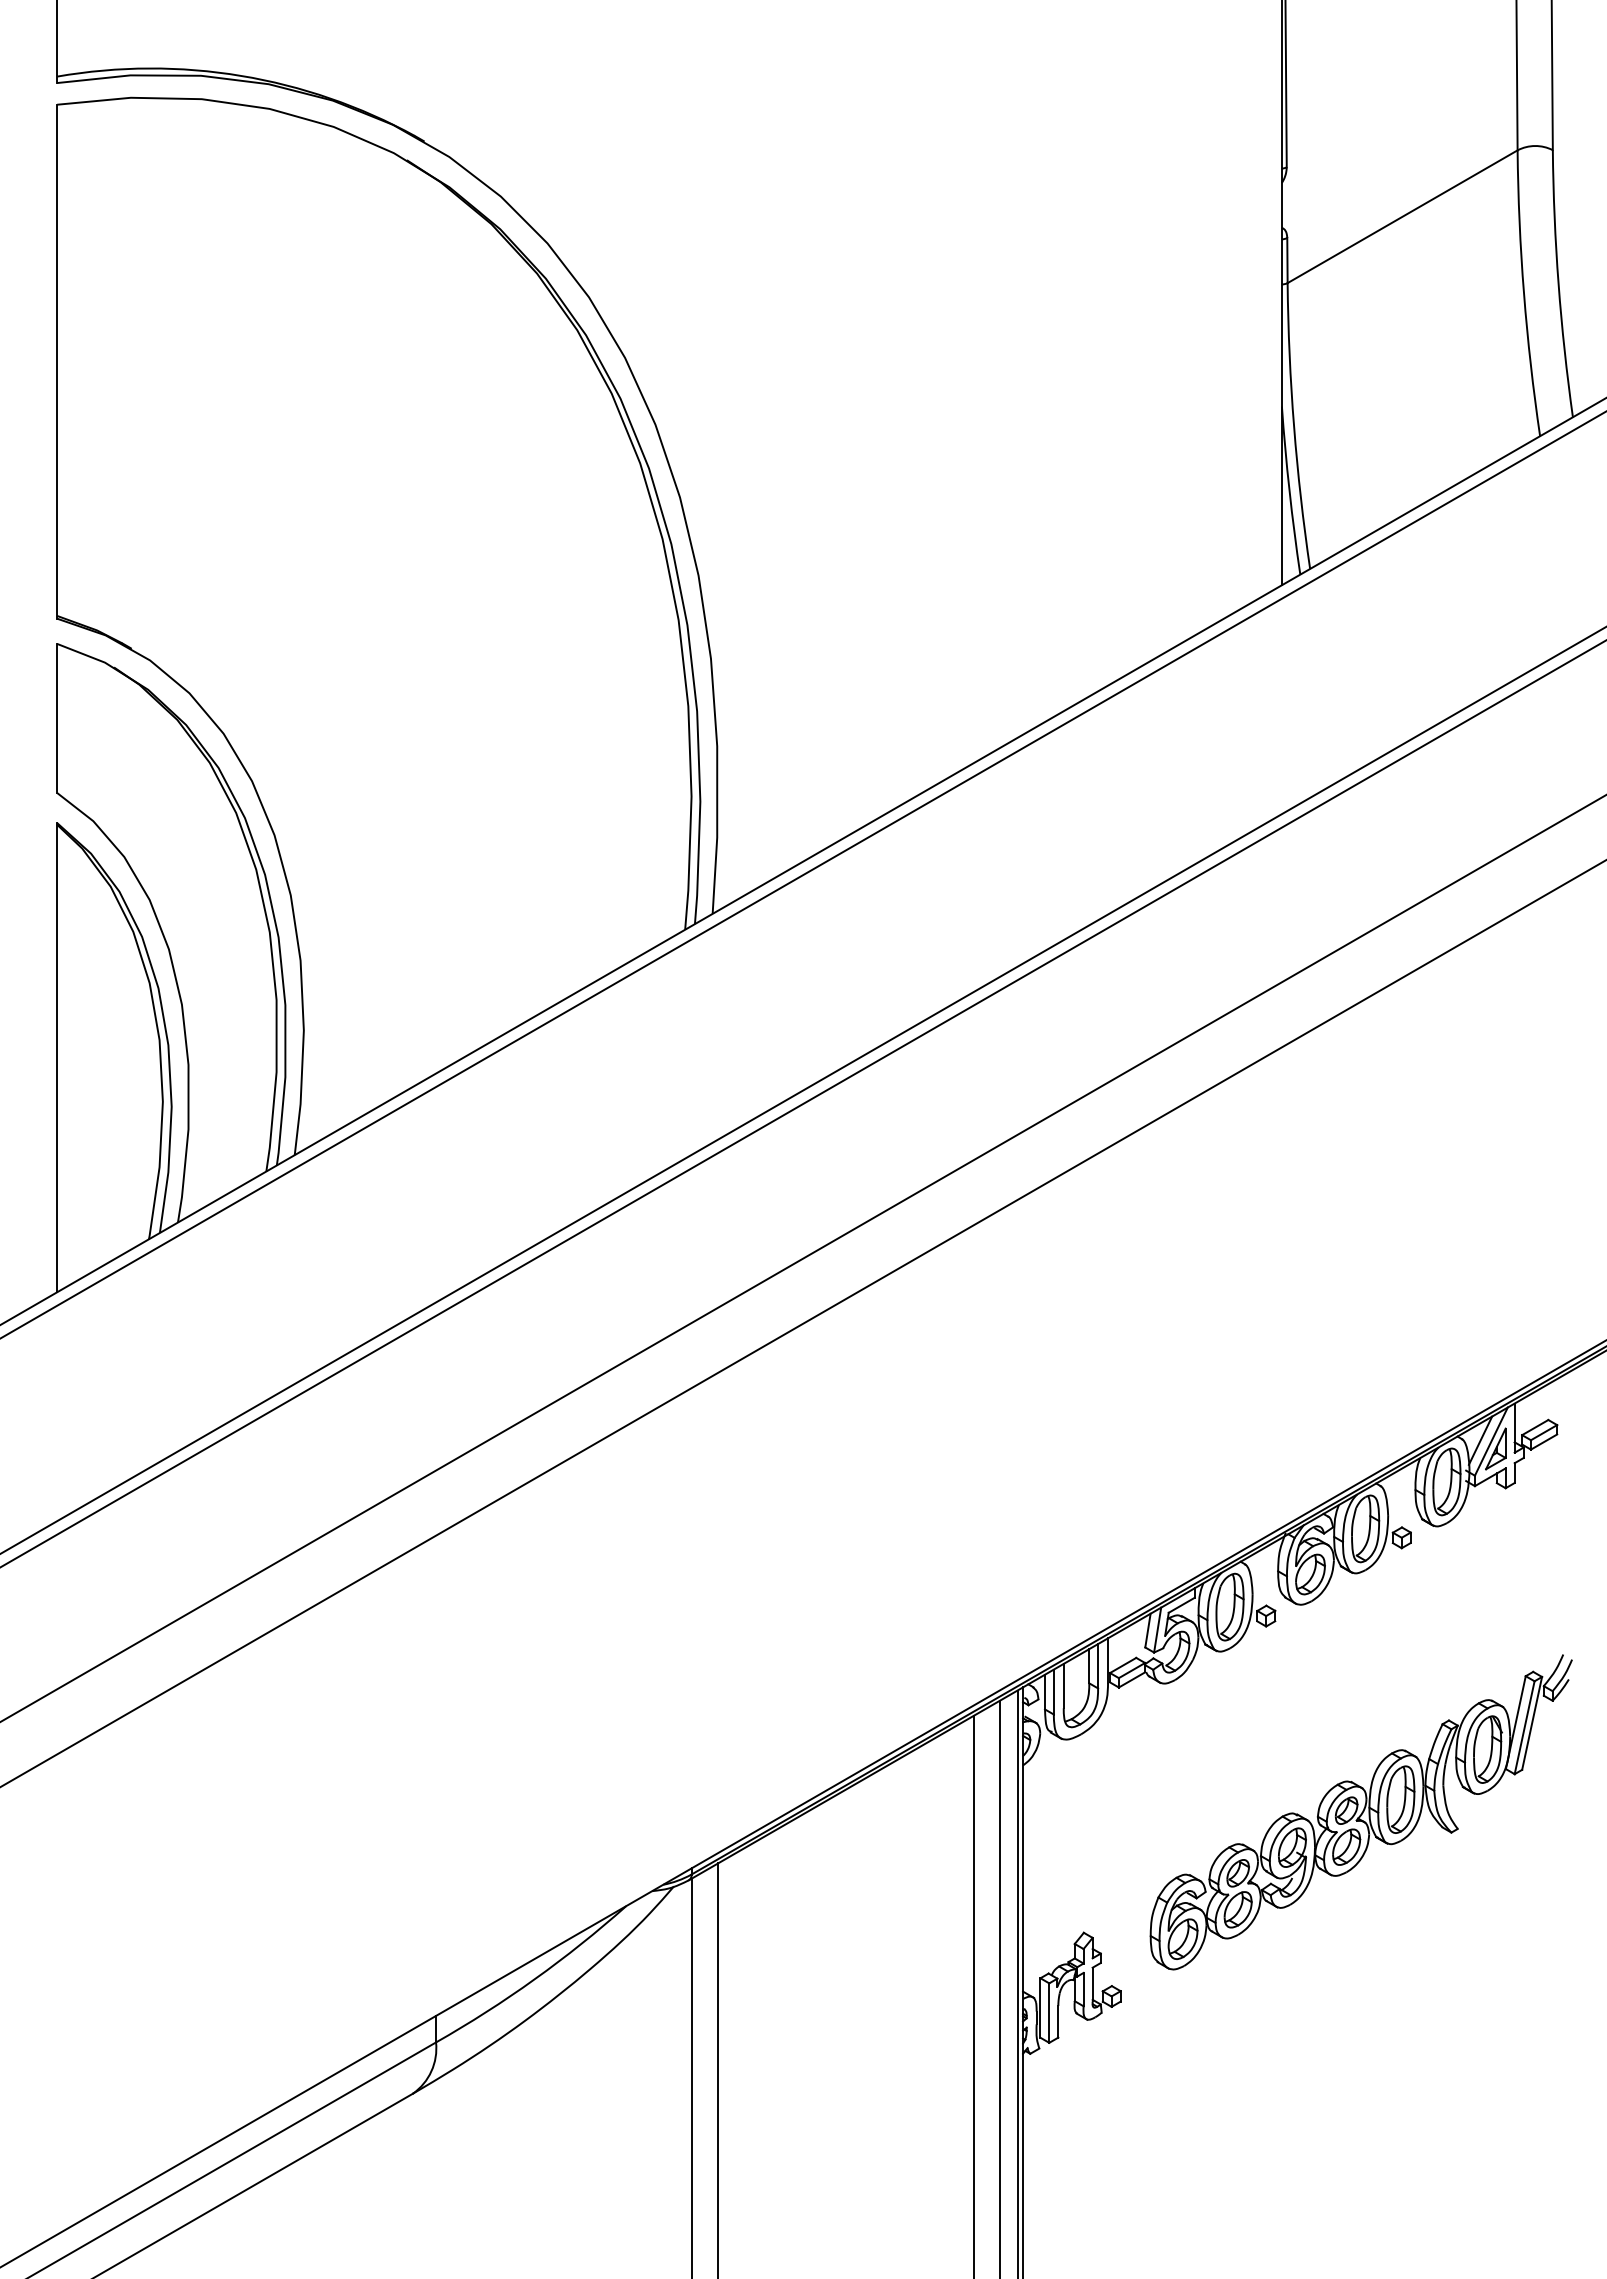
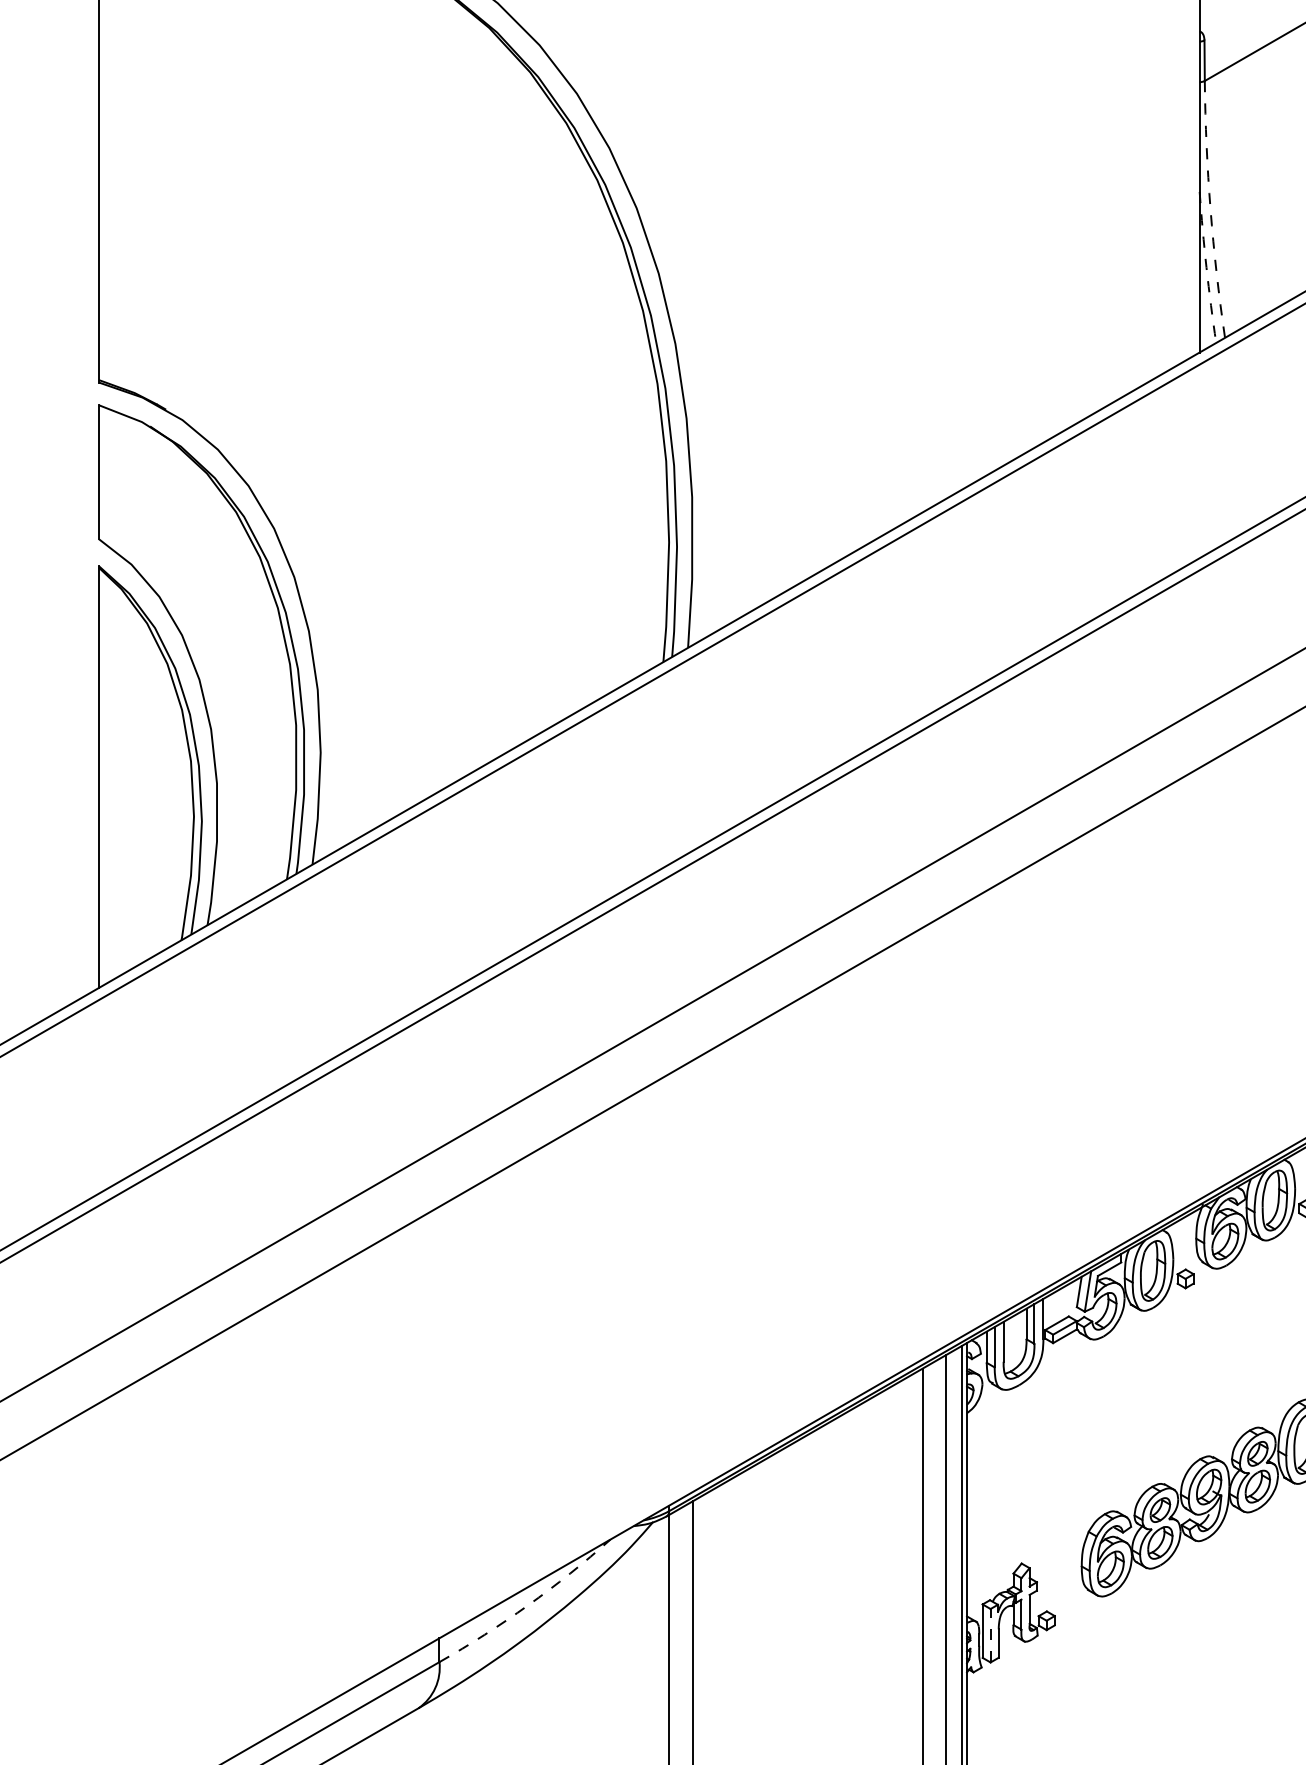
arc: (1294, 426) -> (1210, 209), solid -> dashed
arc: (1289, 490) -> (1206, 267), solid -> dashed
arc: (534, 1979) -> (527, 1605), solid -> dashed
line: (1049, 2013) -> (990, 1636), solid -> dashed

